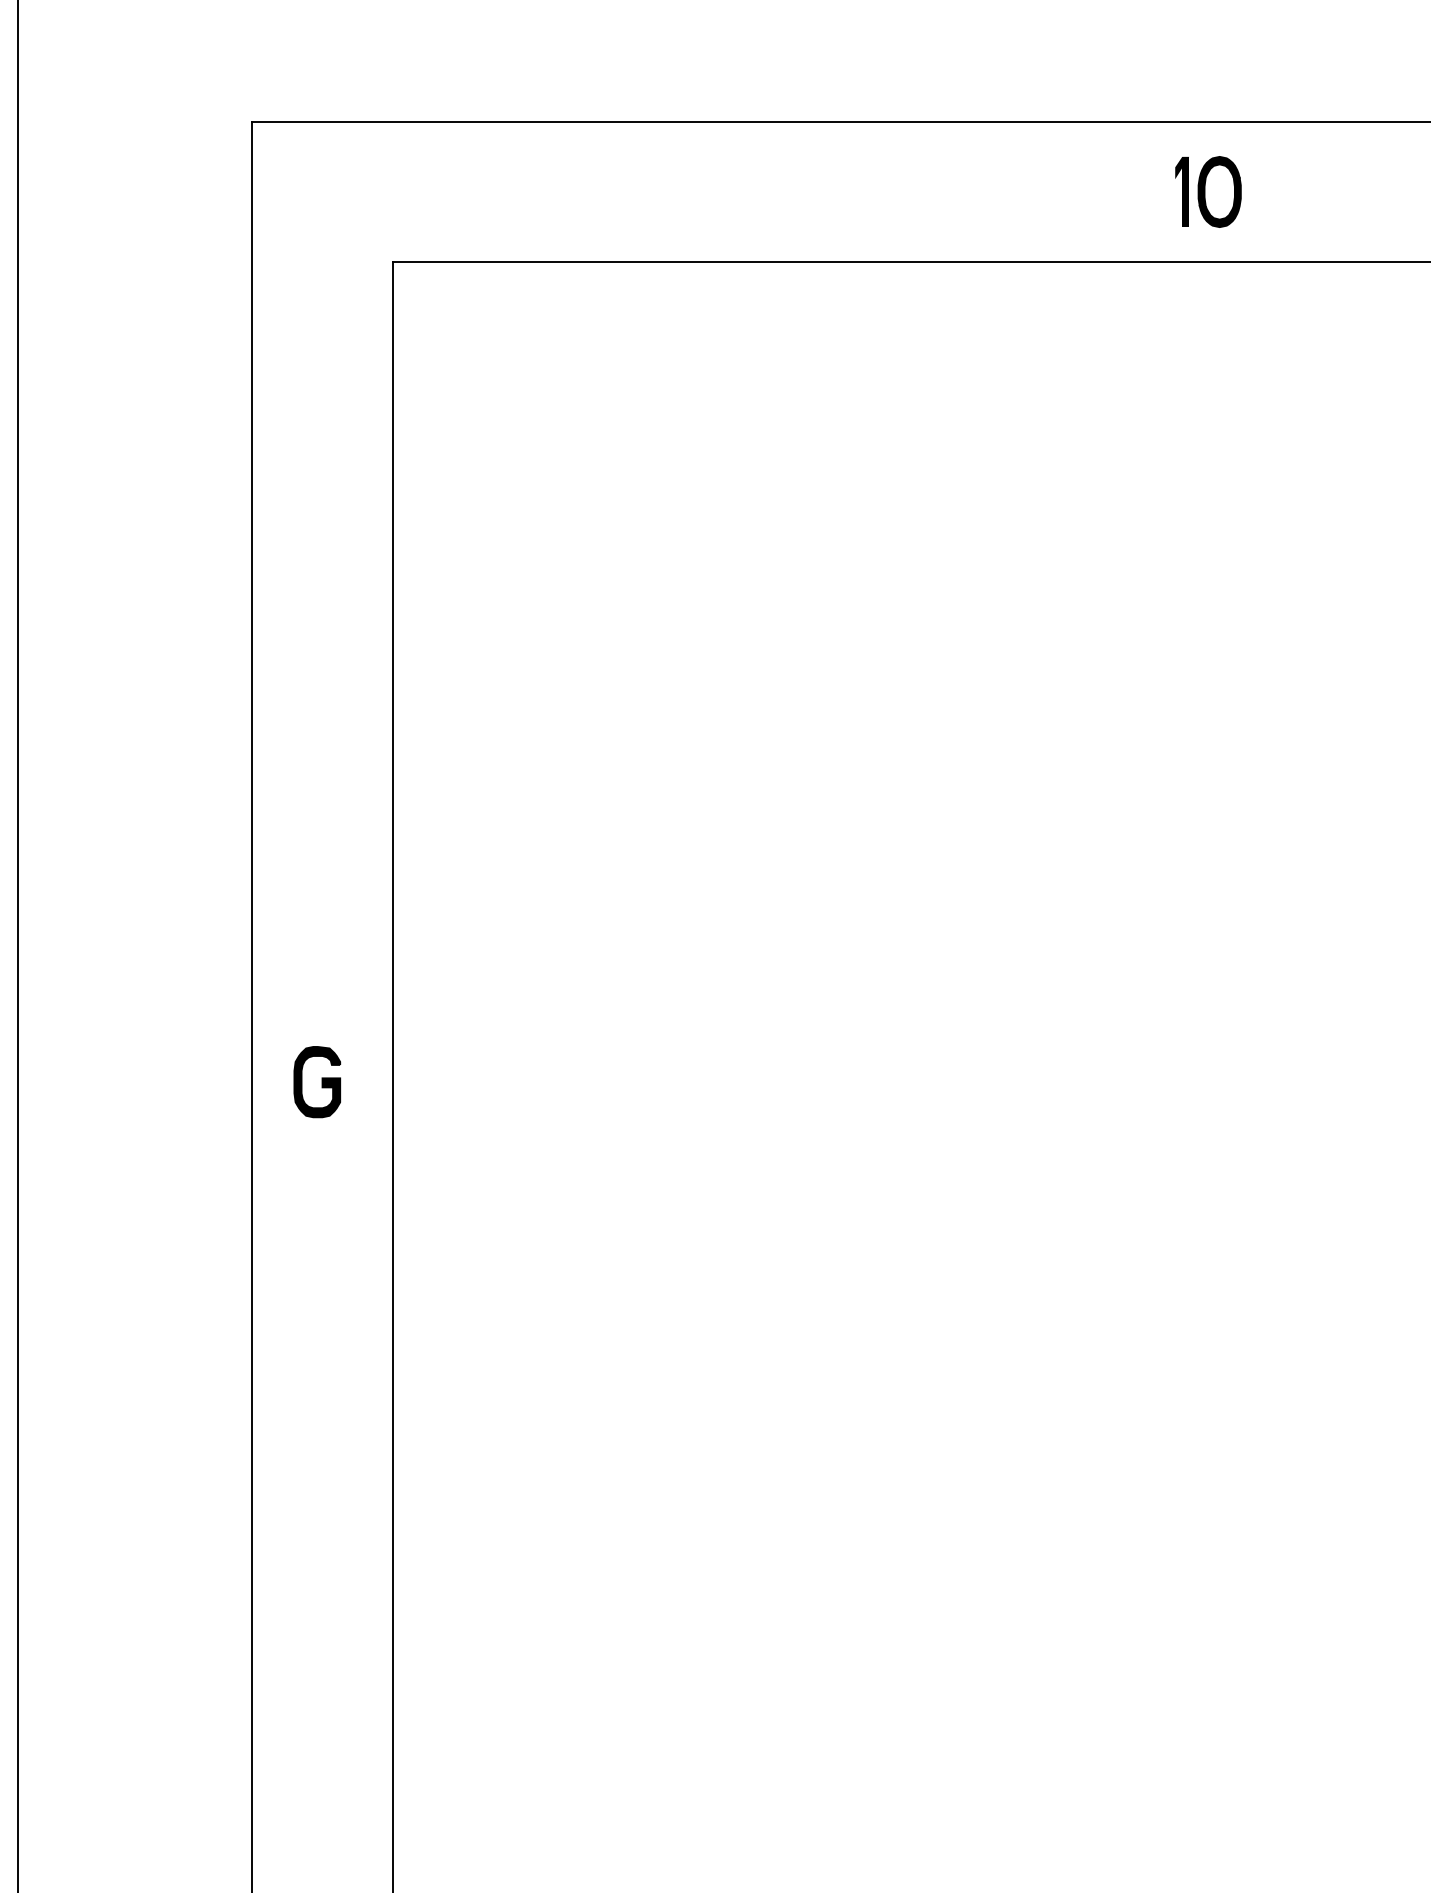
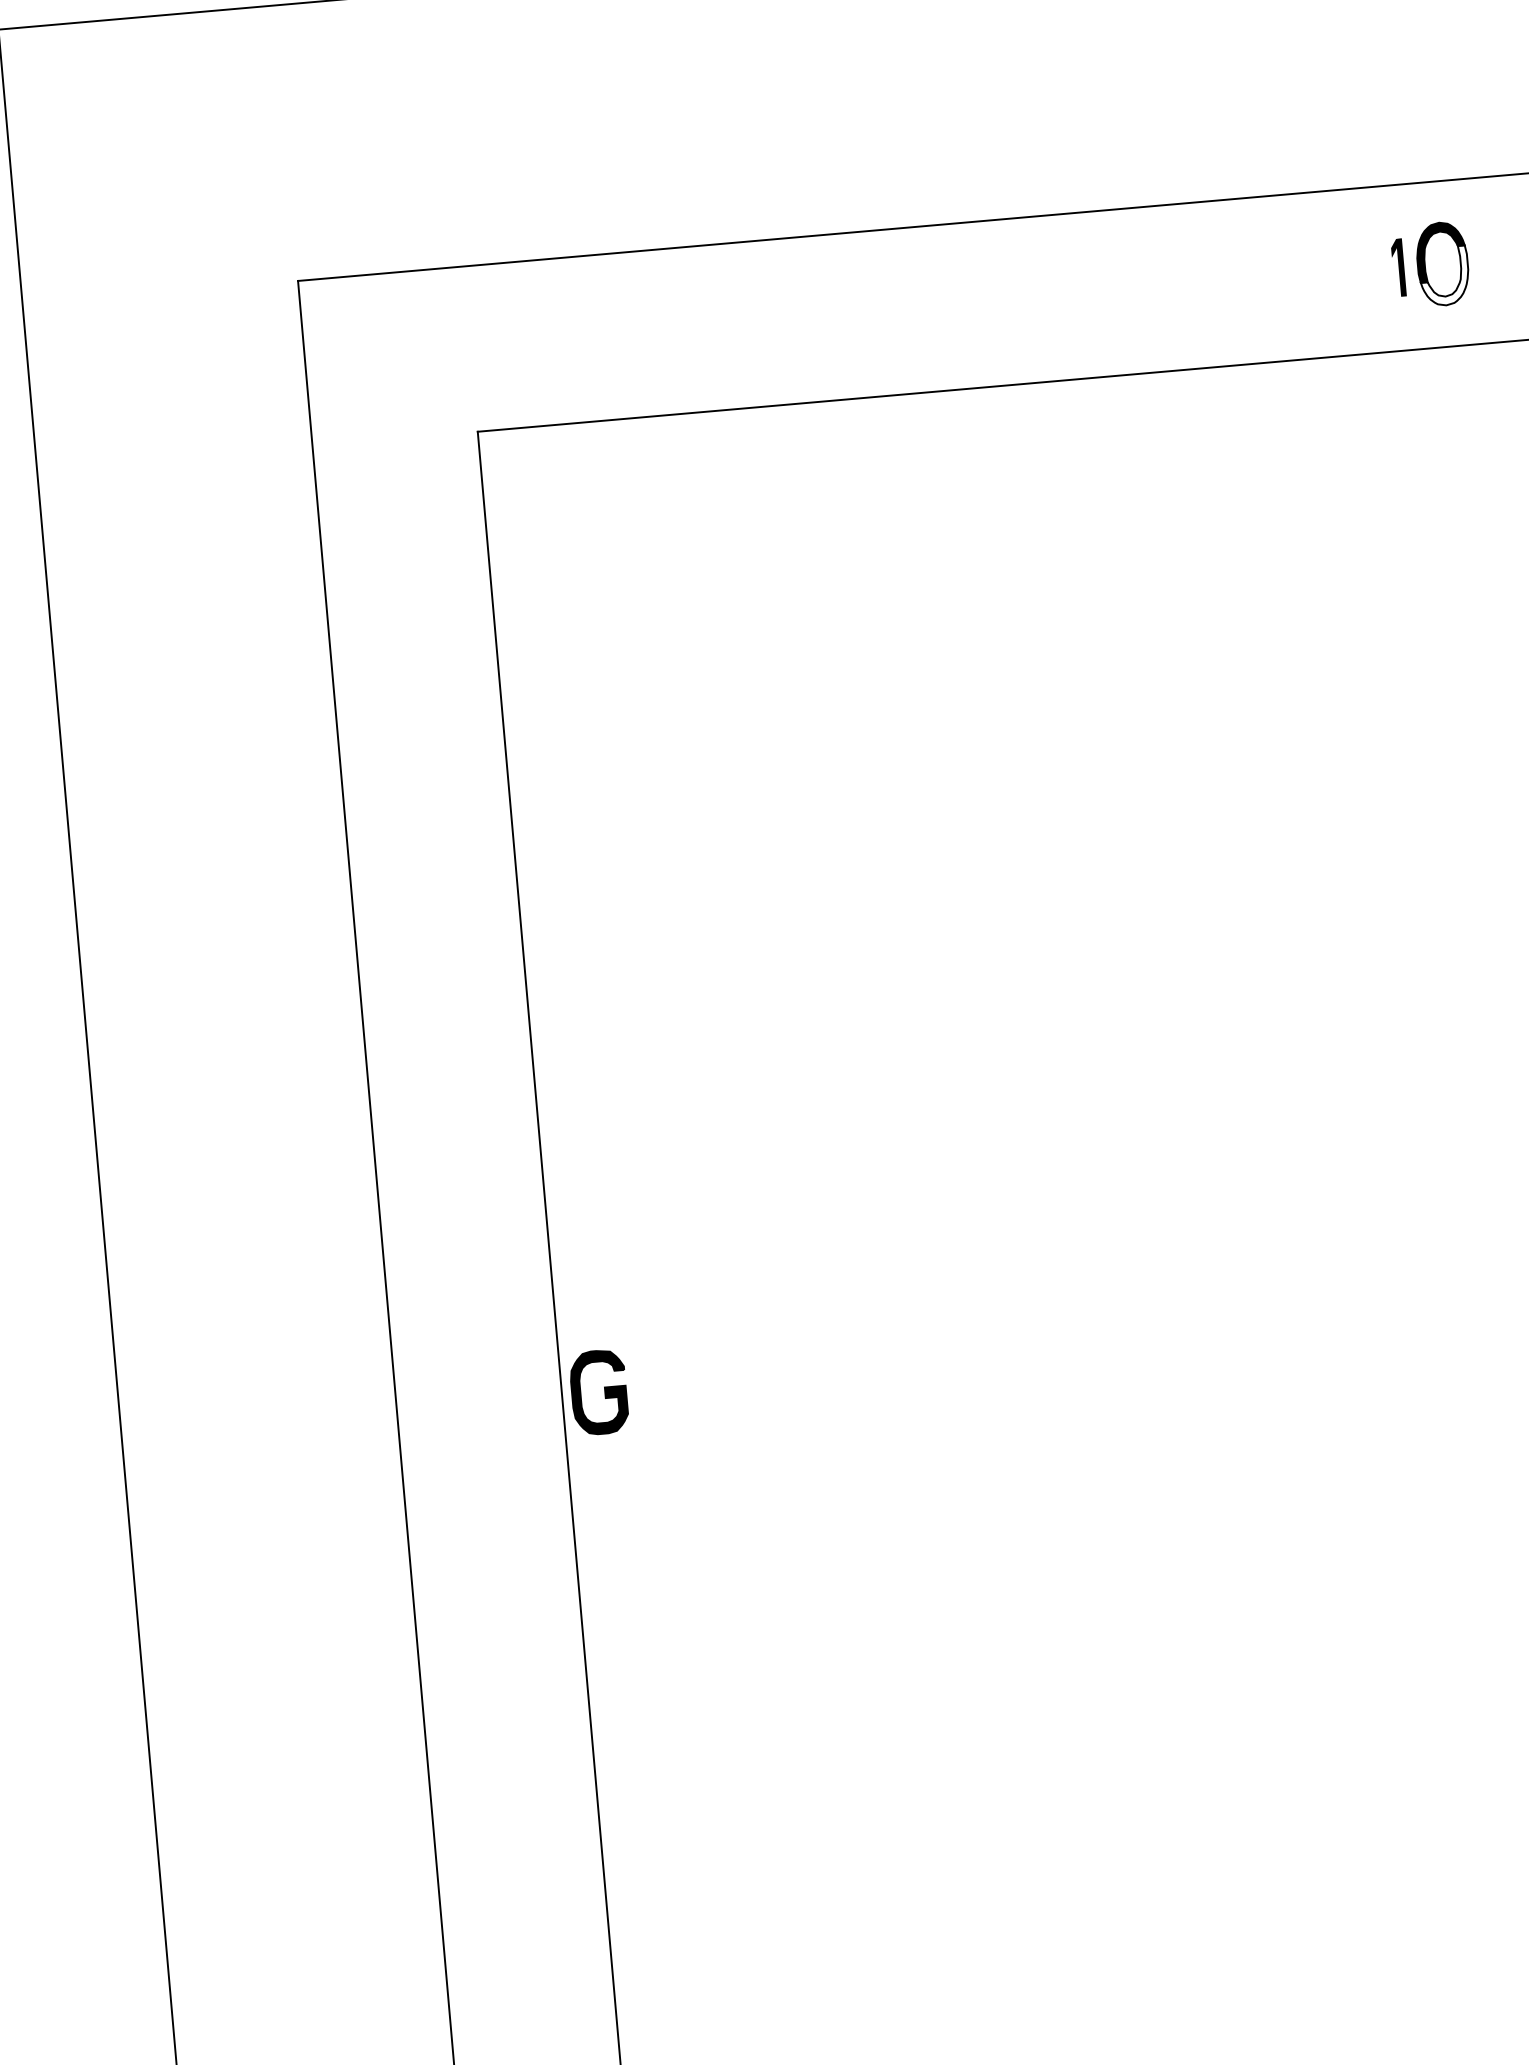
part: (1181, 191) -> (1397, 267), size x0.7
fill: (1219, 202) -> (1443, 276), removed
part: (317, 1082) -> (599, 1392), moved

